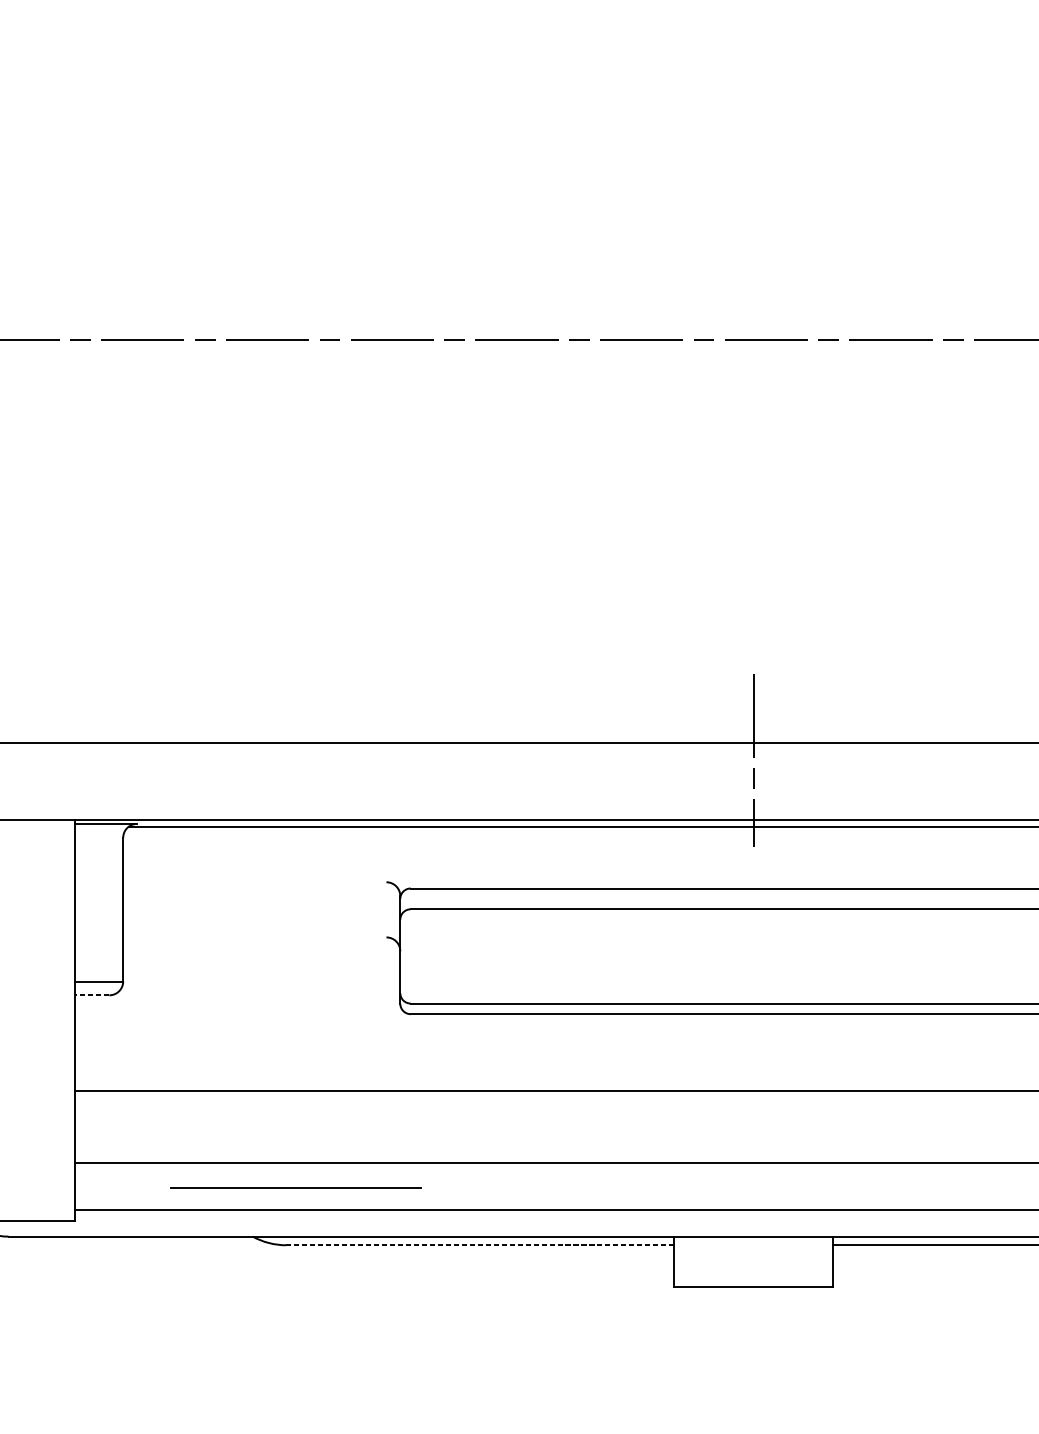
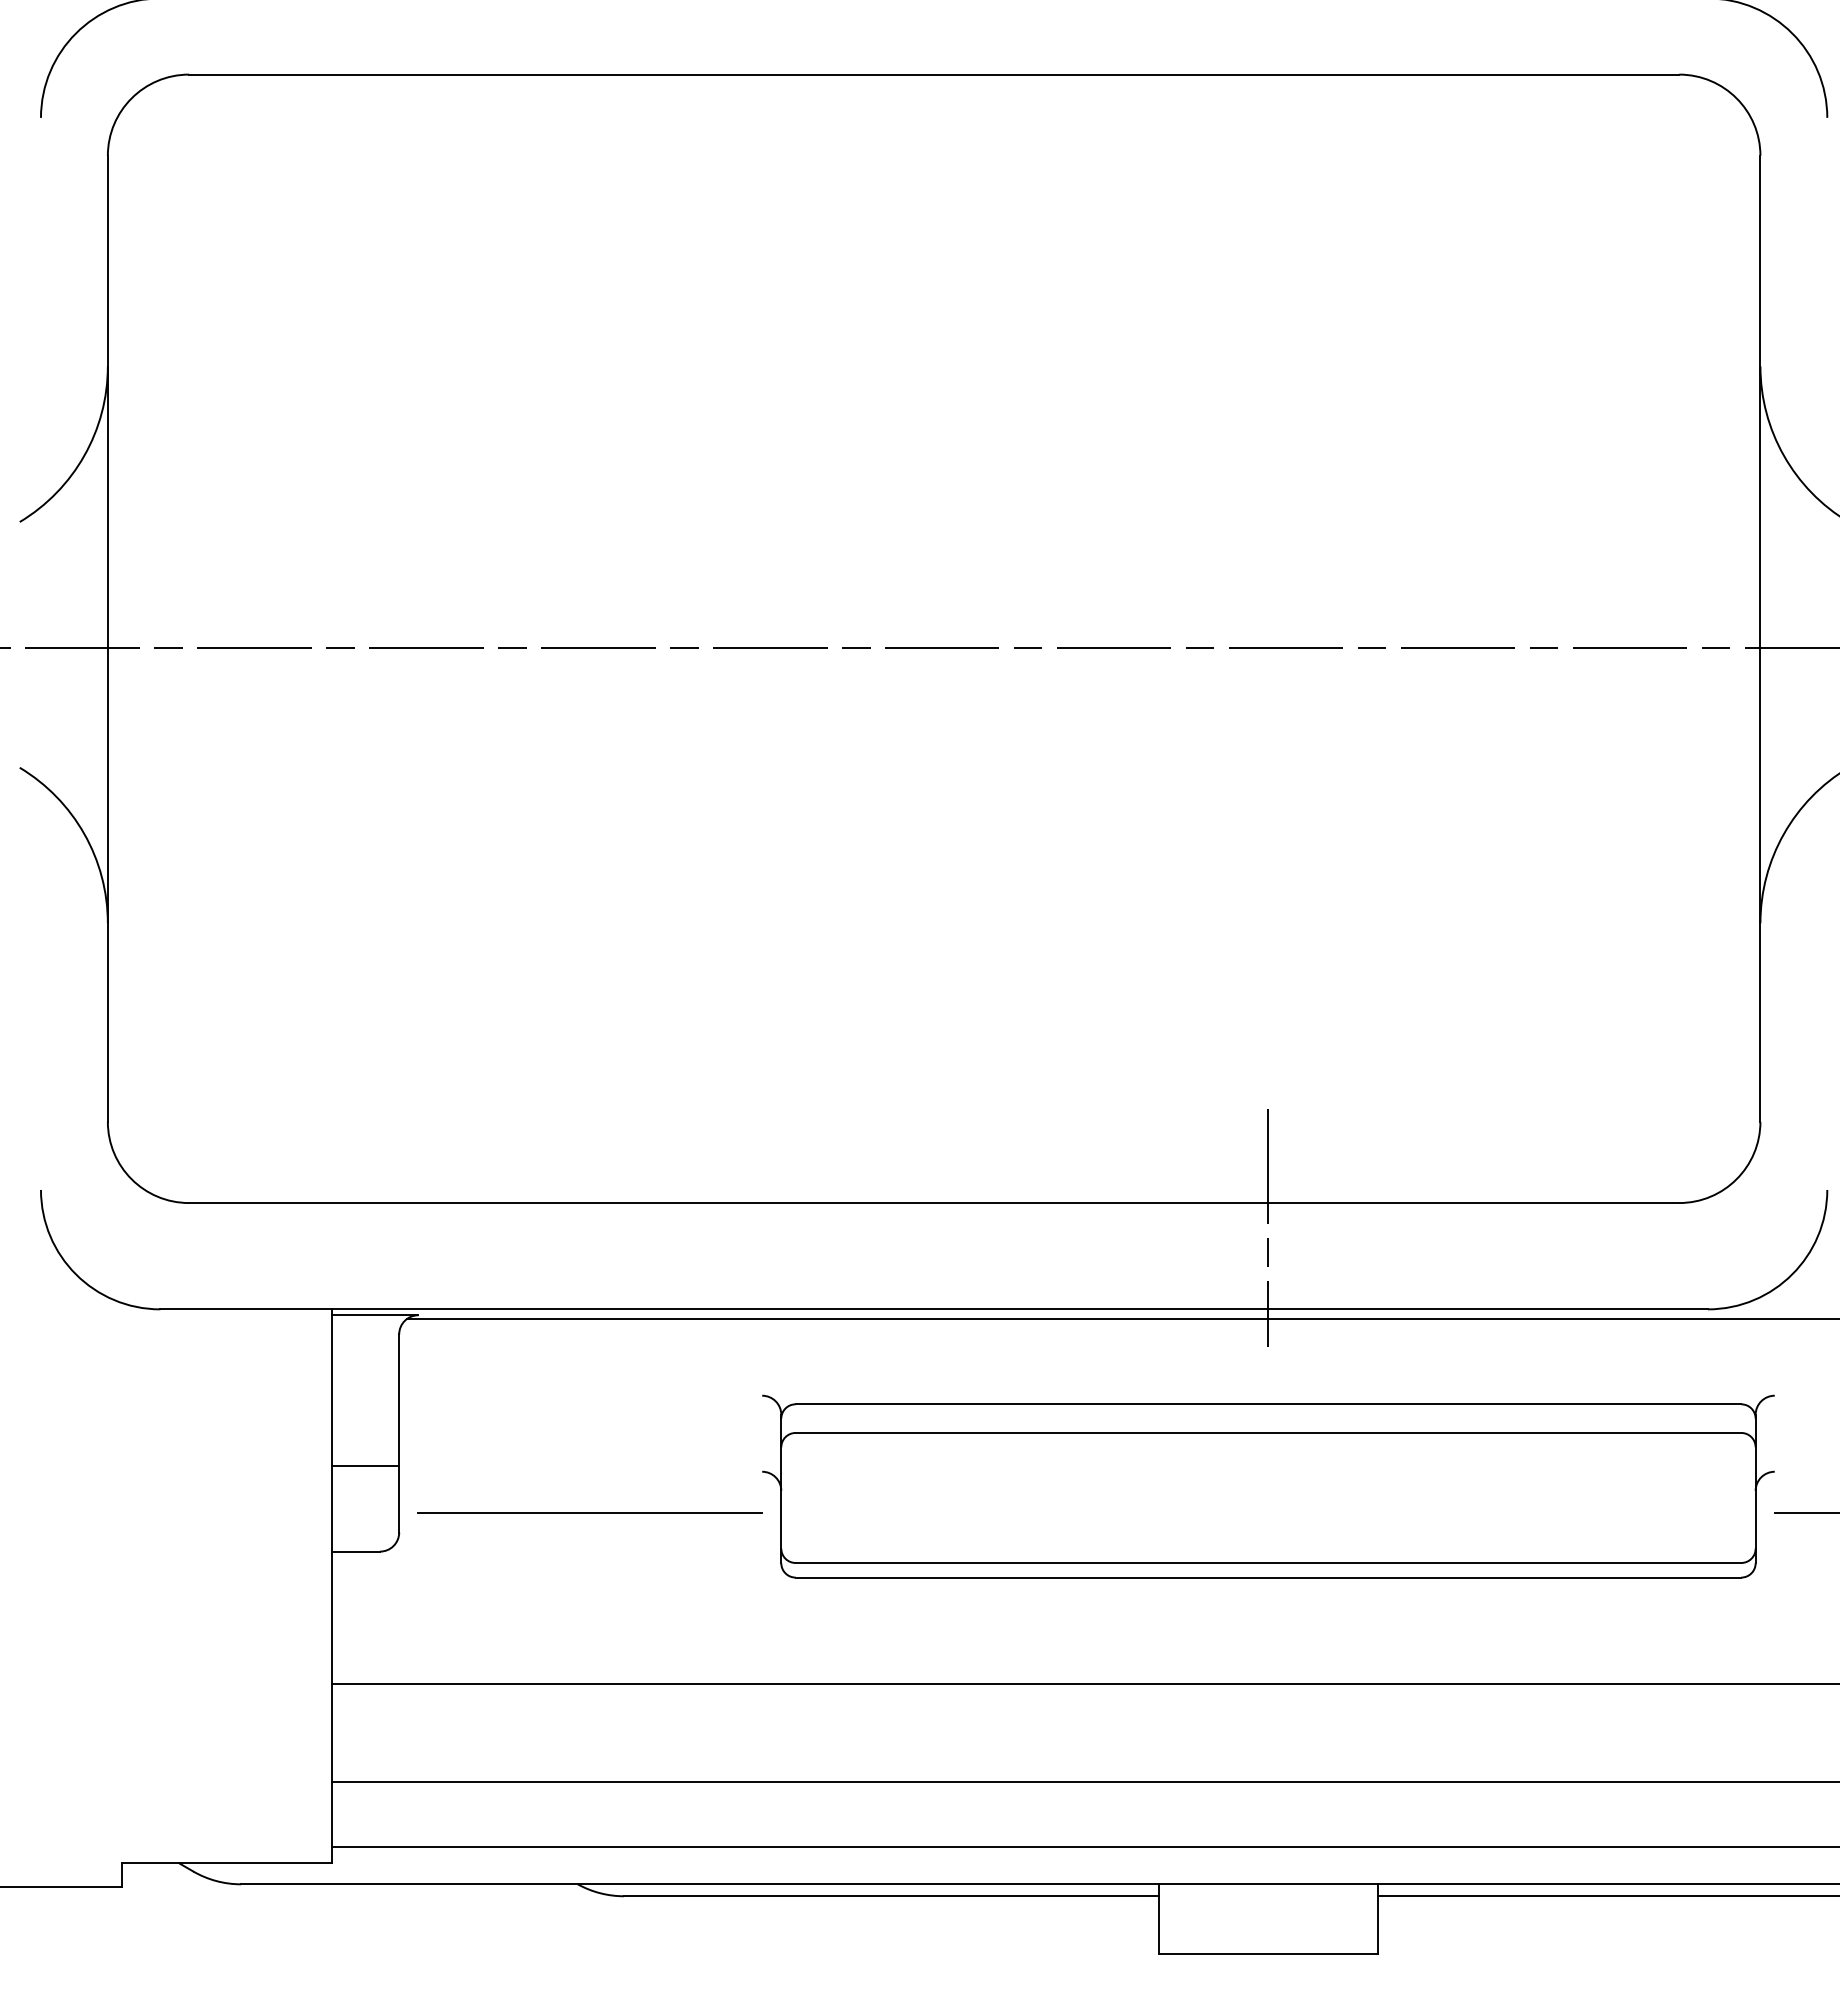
line: (98, 982) -> (365, 1465), moved
line: (92, 995) -> (356, 1551), dashed -> solid
line: (295, 1188) -> (589, 1512), moved
line: (480, 1245) -> (891, 1896), dashed -> solid

